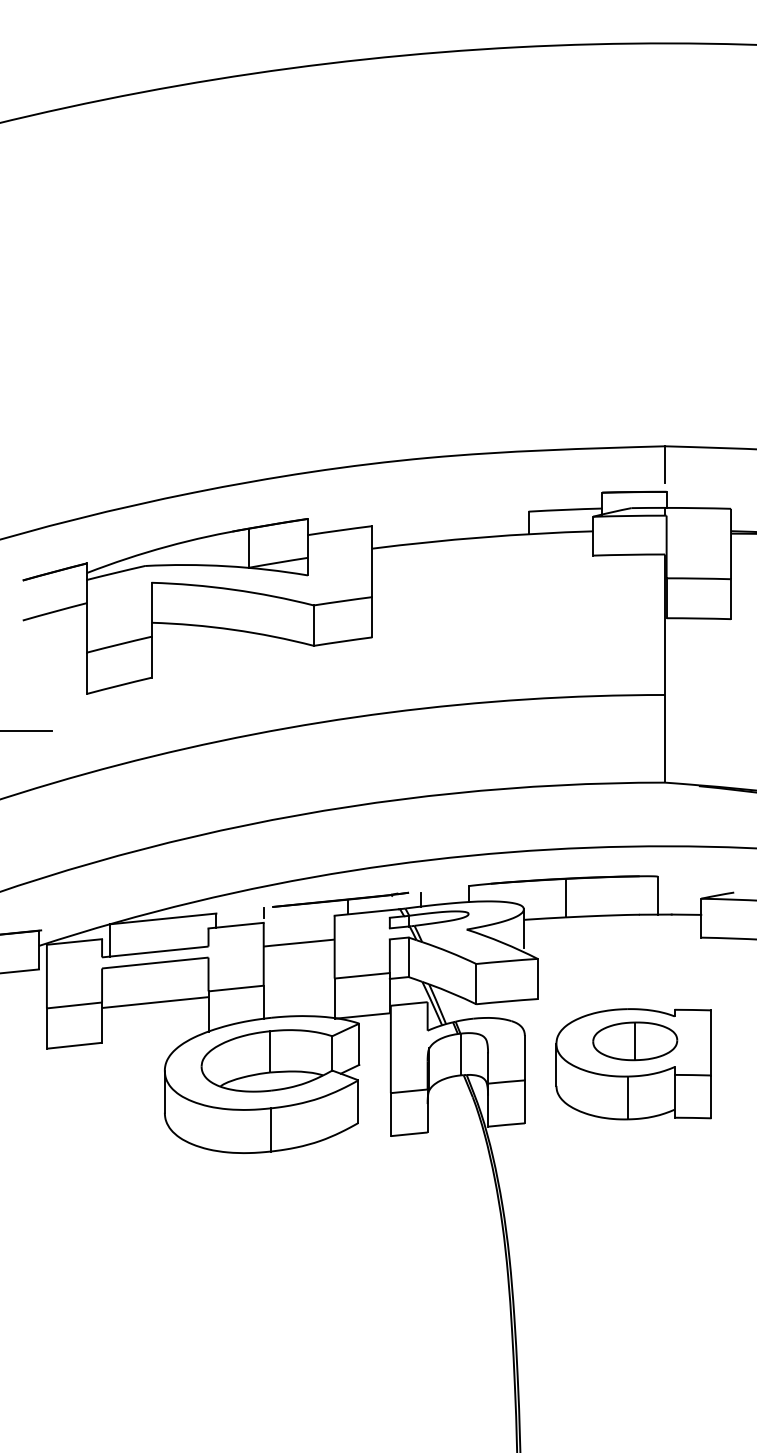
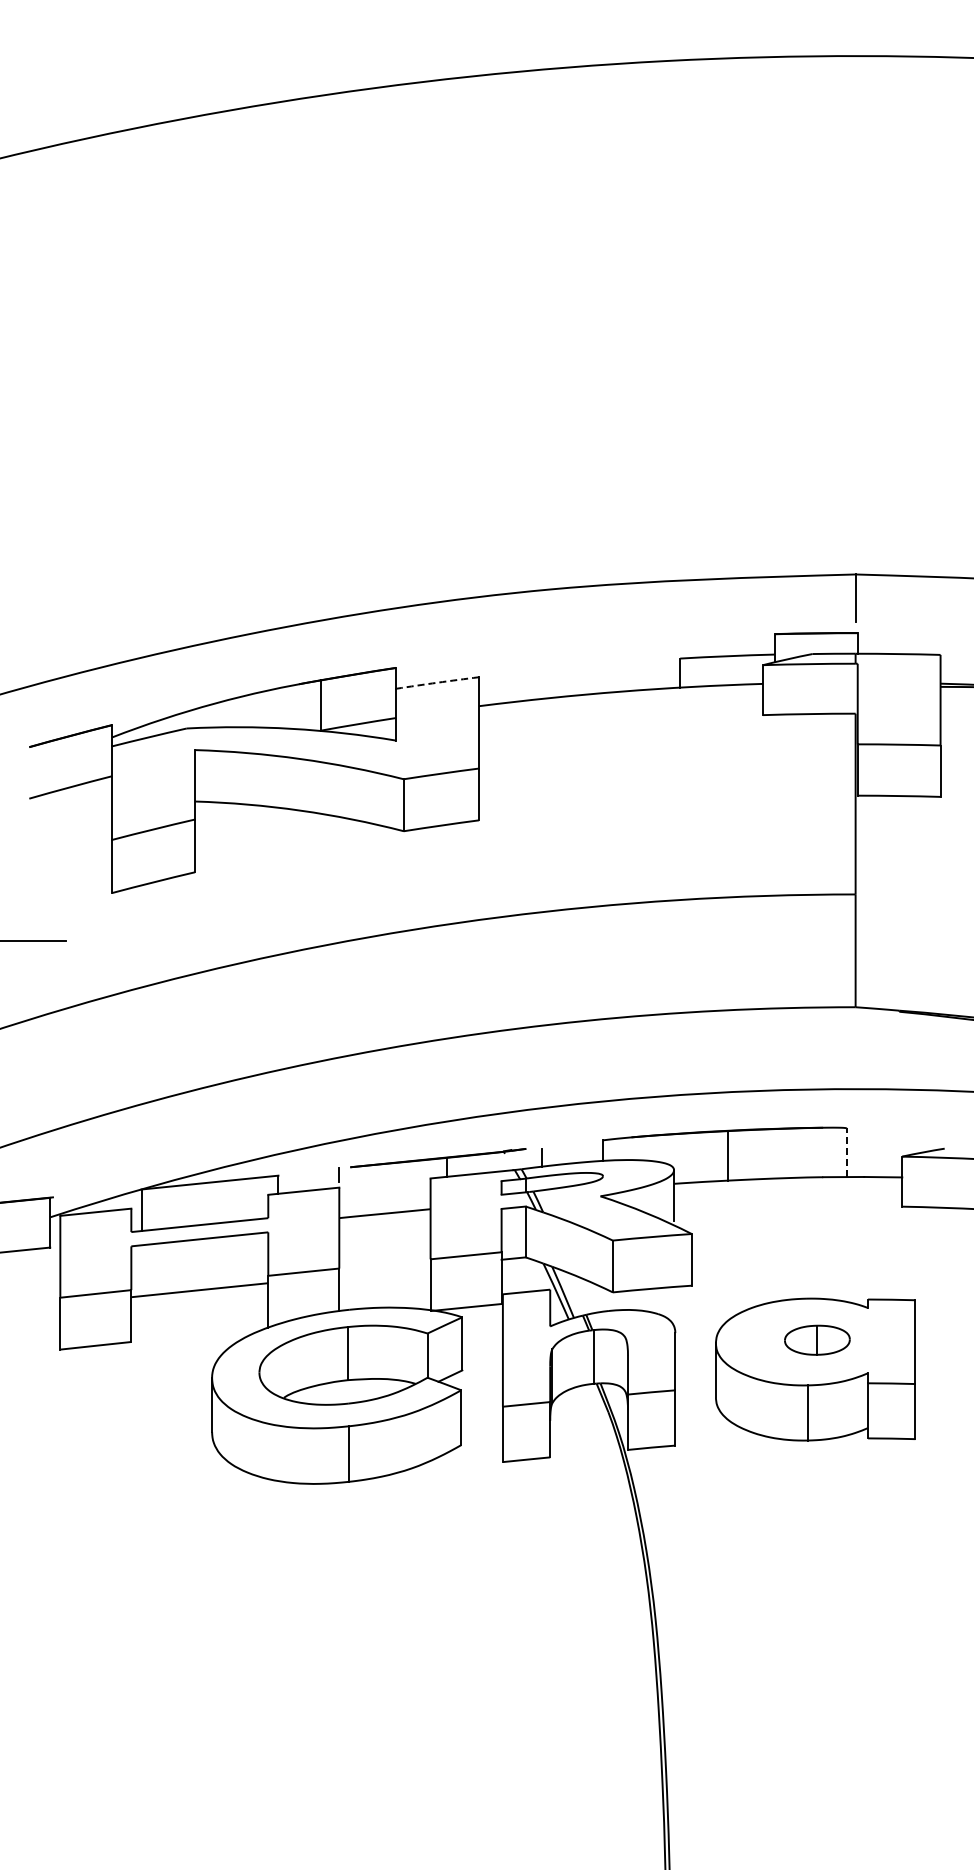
arc: (340, 530) -> (437, 682), solid -> dashed
line: (657, 895) -> (846, 1152), solid -> dashed
part: (635, 1041) -> (817, 1340), size x0.6

